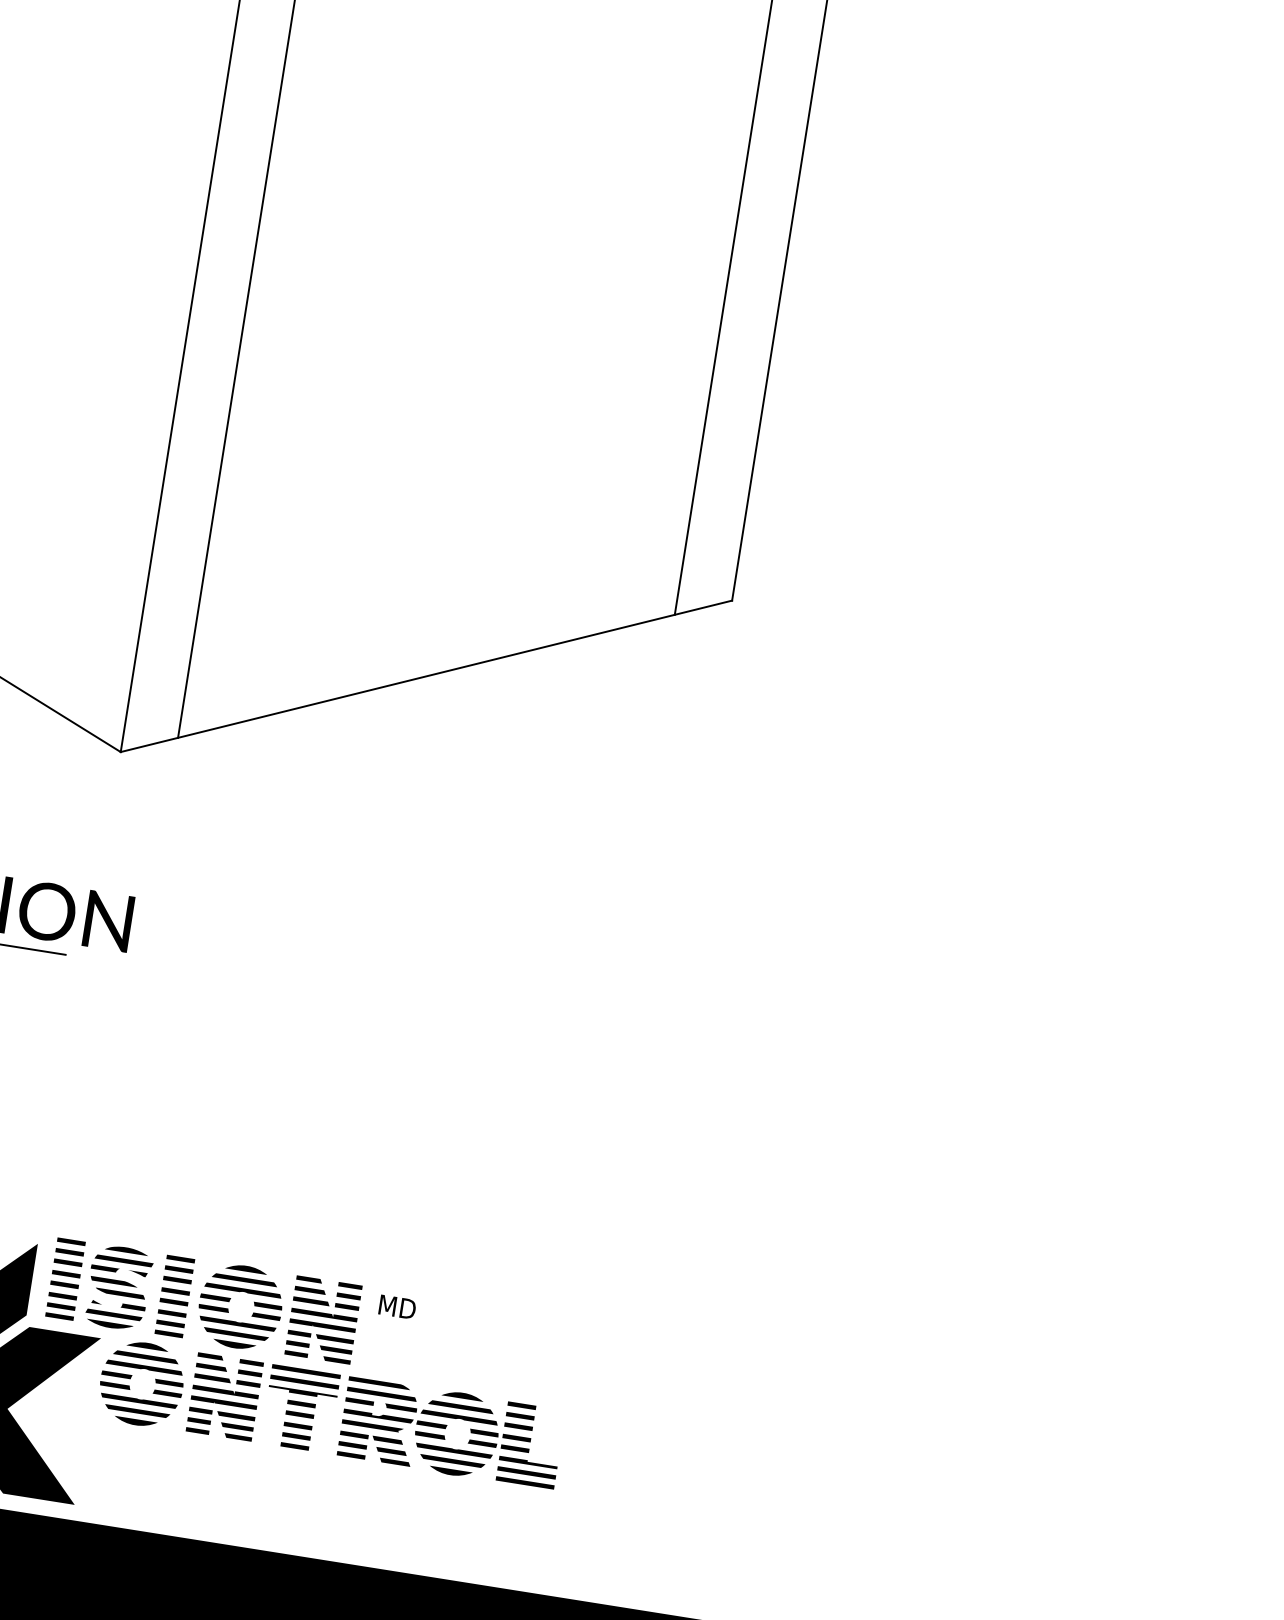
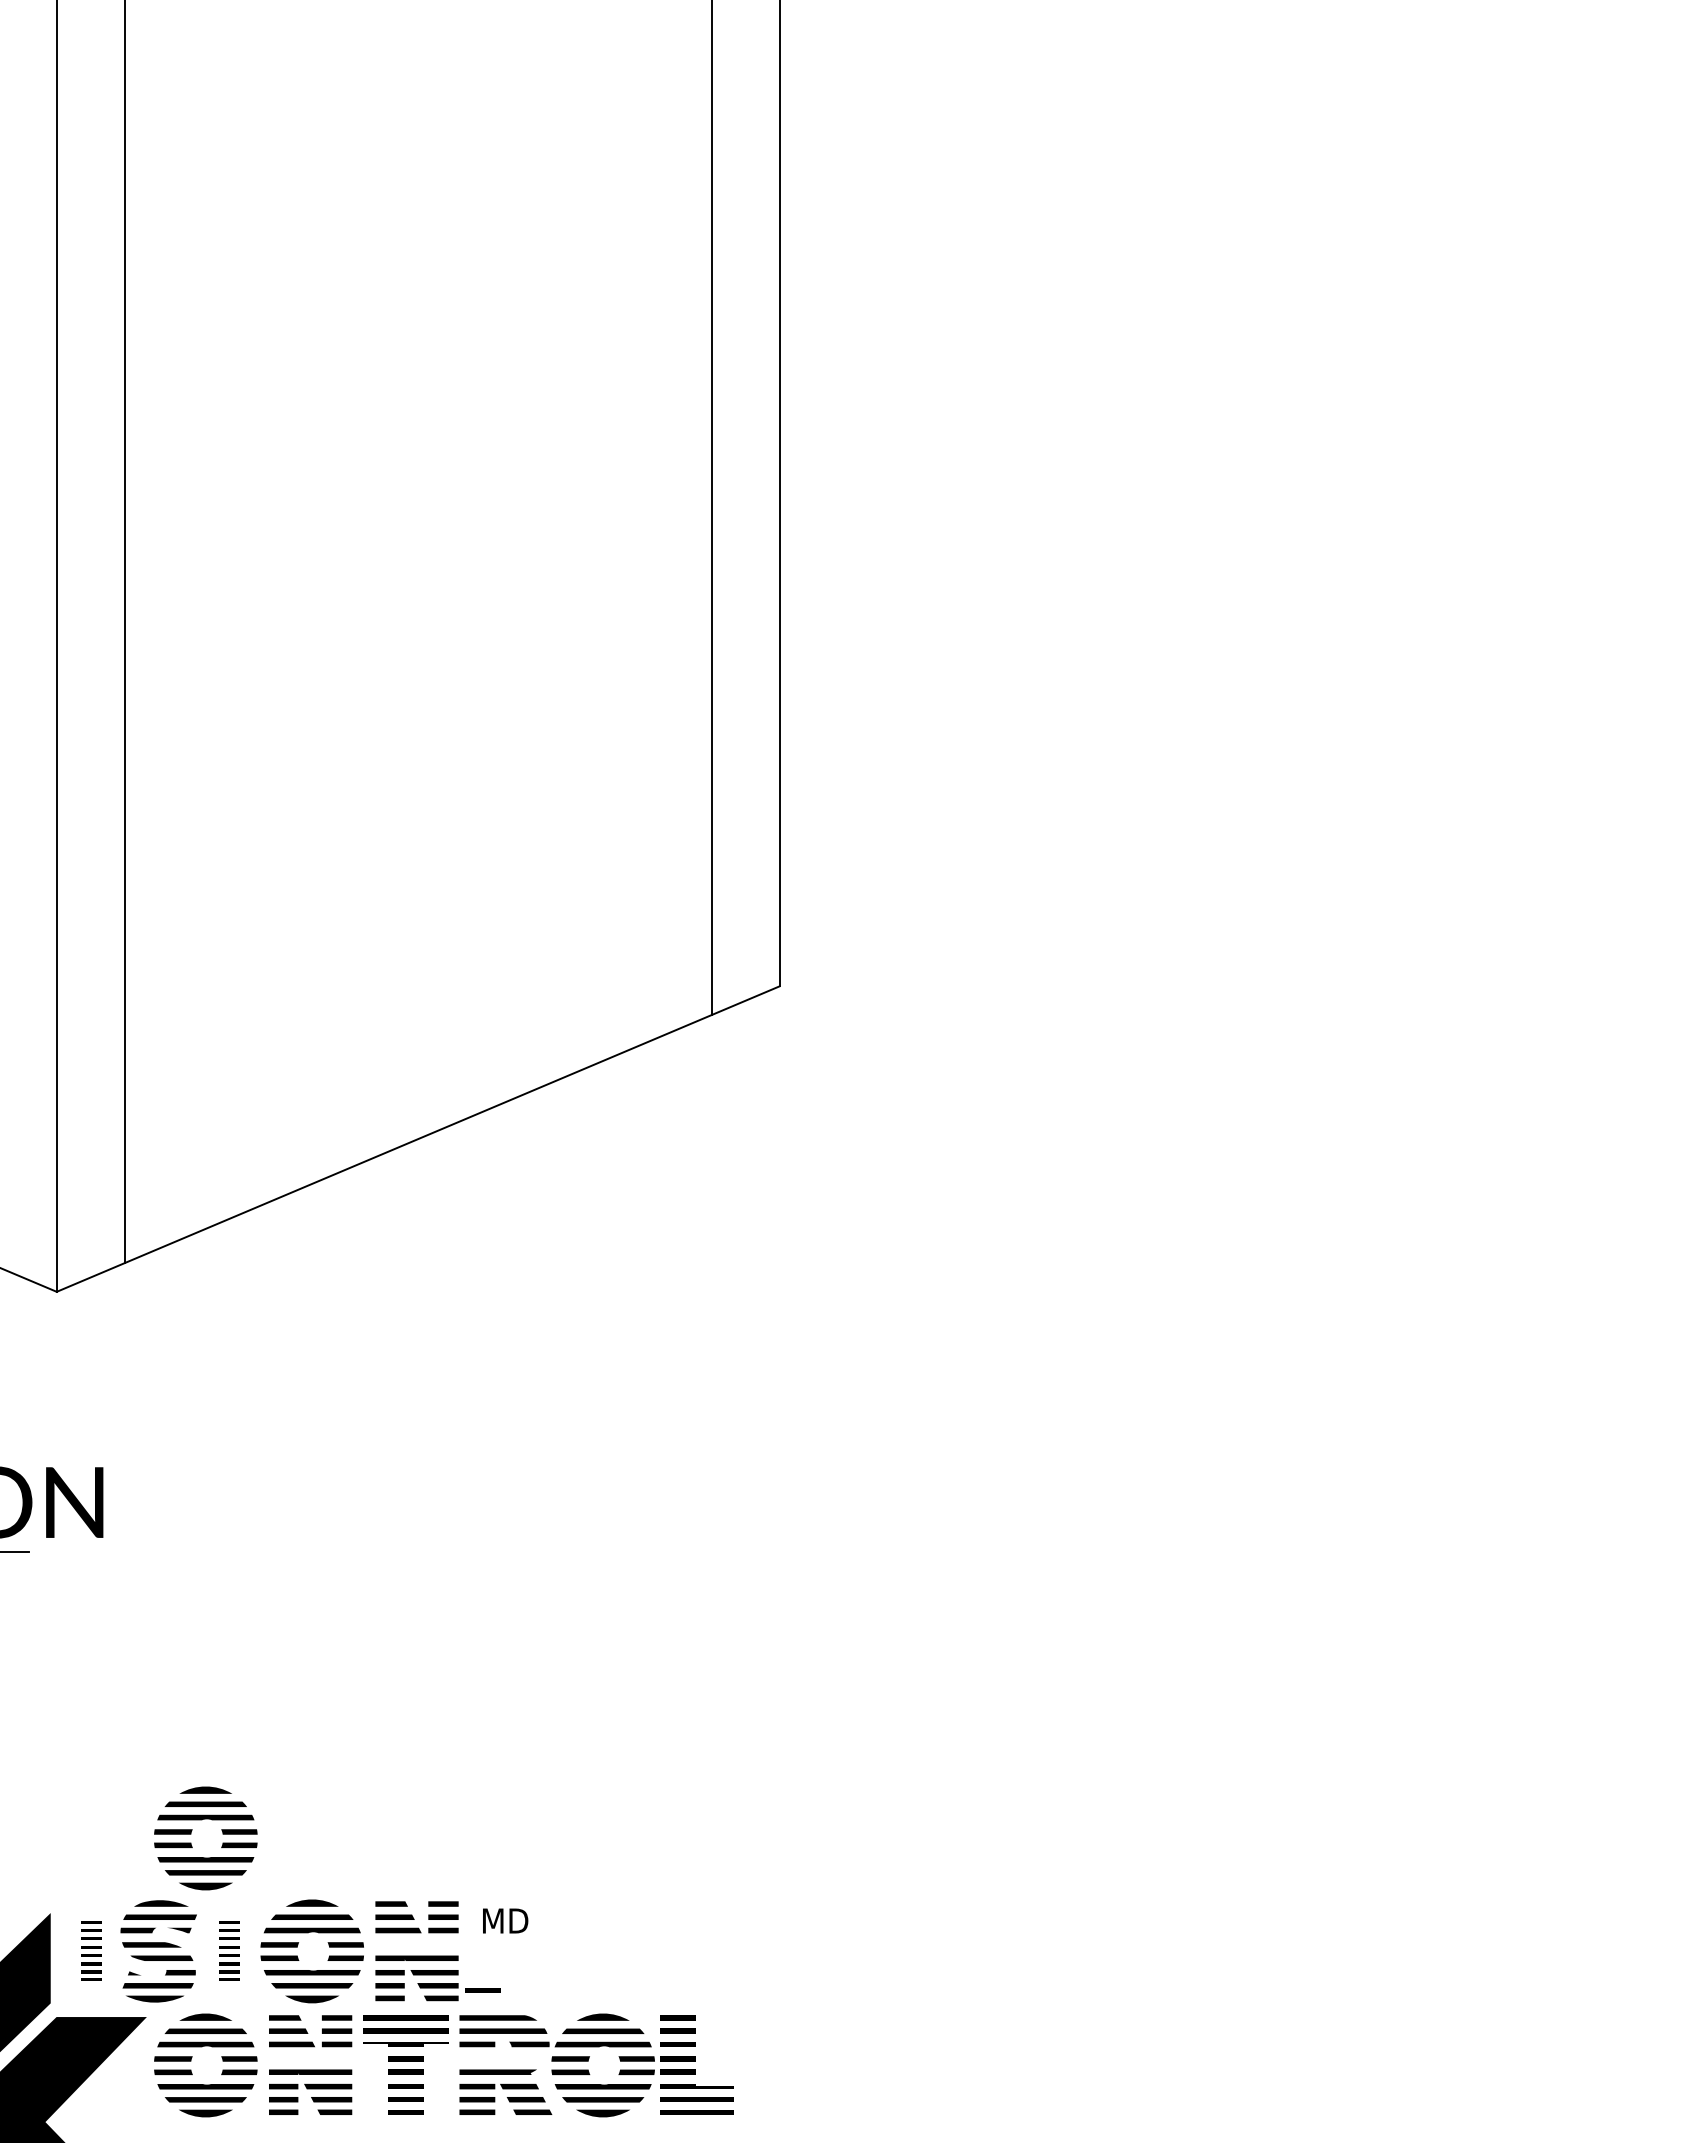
part: (159, 1199) -> (191, 1834), added
part: (65, 1278) -> (91, 1950), size x0.6
part: (174, 1295) -> (229, 1950), size x0.6
fill: (323, 1314) -> (416, 1944), removed
line: (370, 1359) -> (482, 1990), added
fill: (225, 1391) -> (310, 2058), removed
fill: (378, 1415) -> (503, 2058), removed

